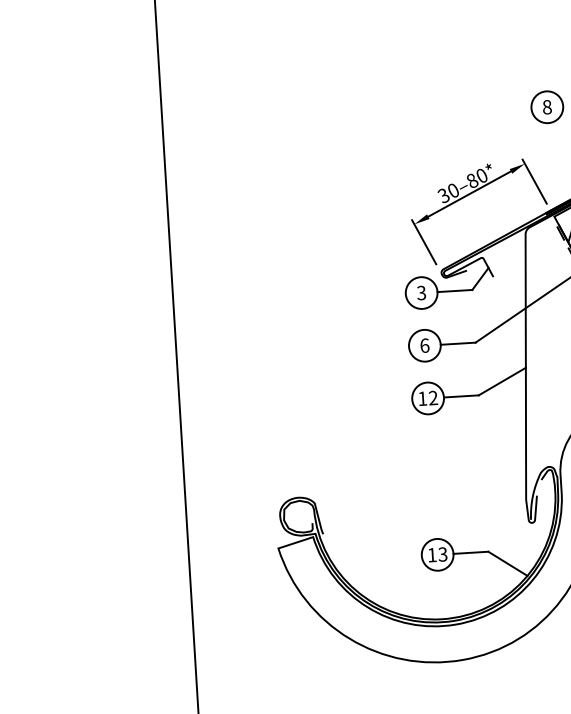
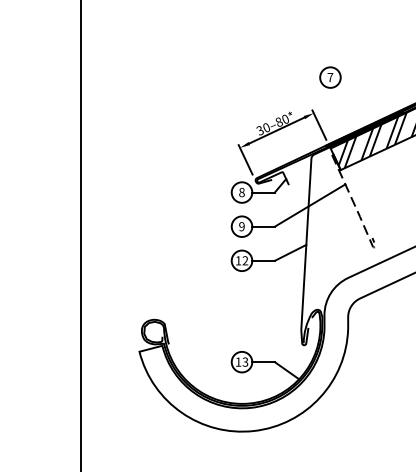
text: (547, 107) -> (330, 77), 8 -> 7
text: (420, 293) -> (241, 192), 3 -> 8
text: (424, 345) -> (241, 226), 6 -> 9

